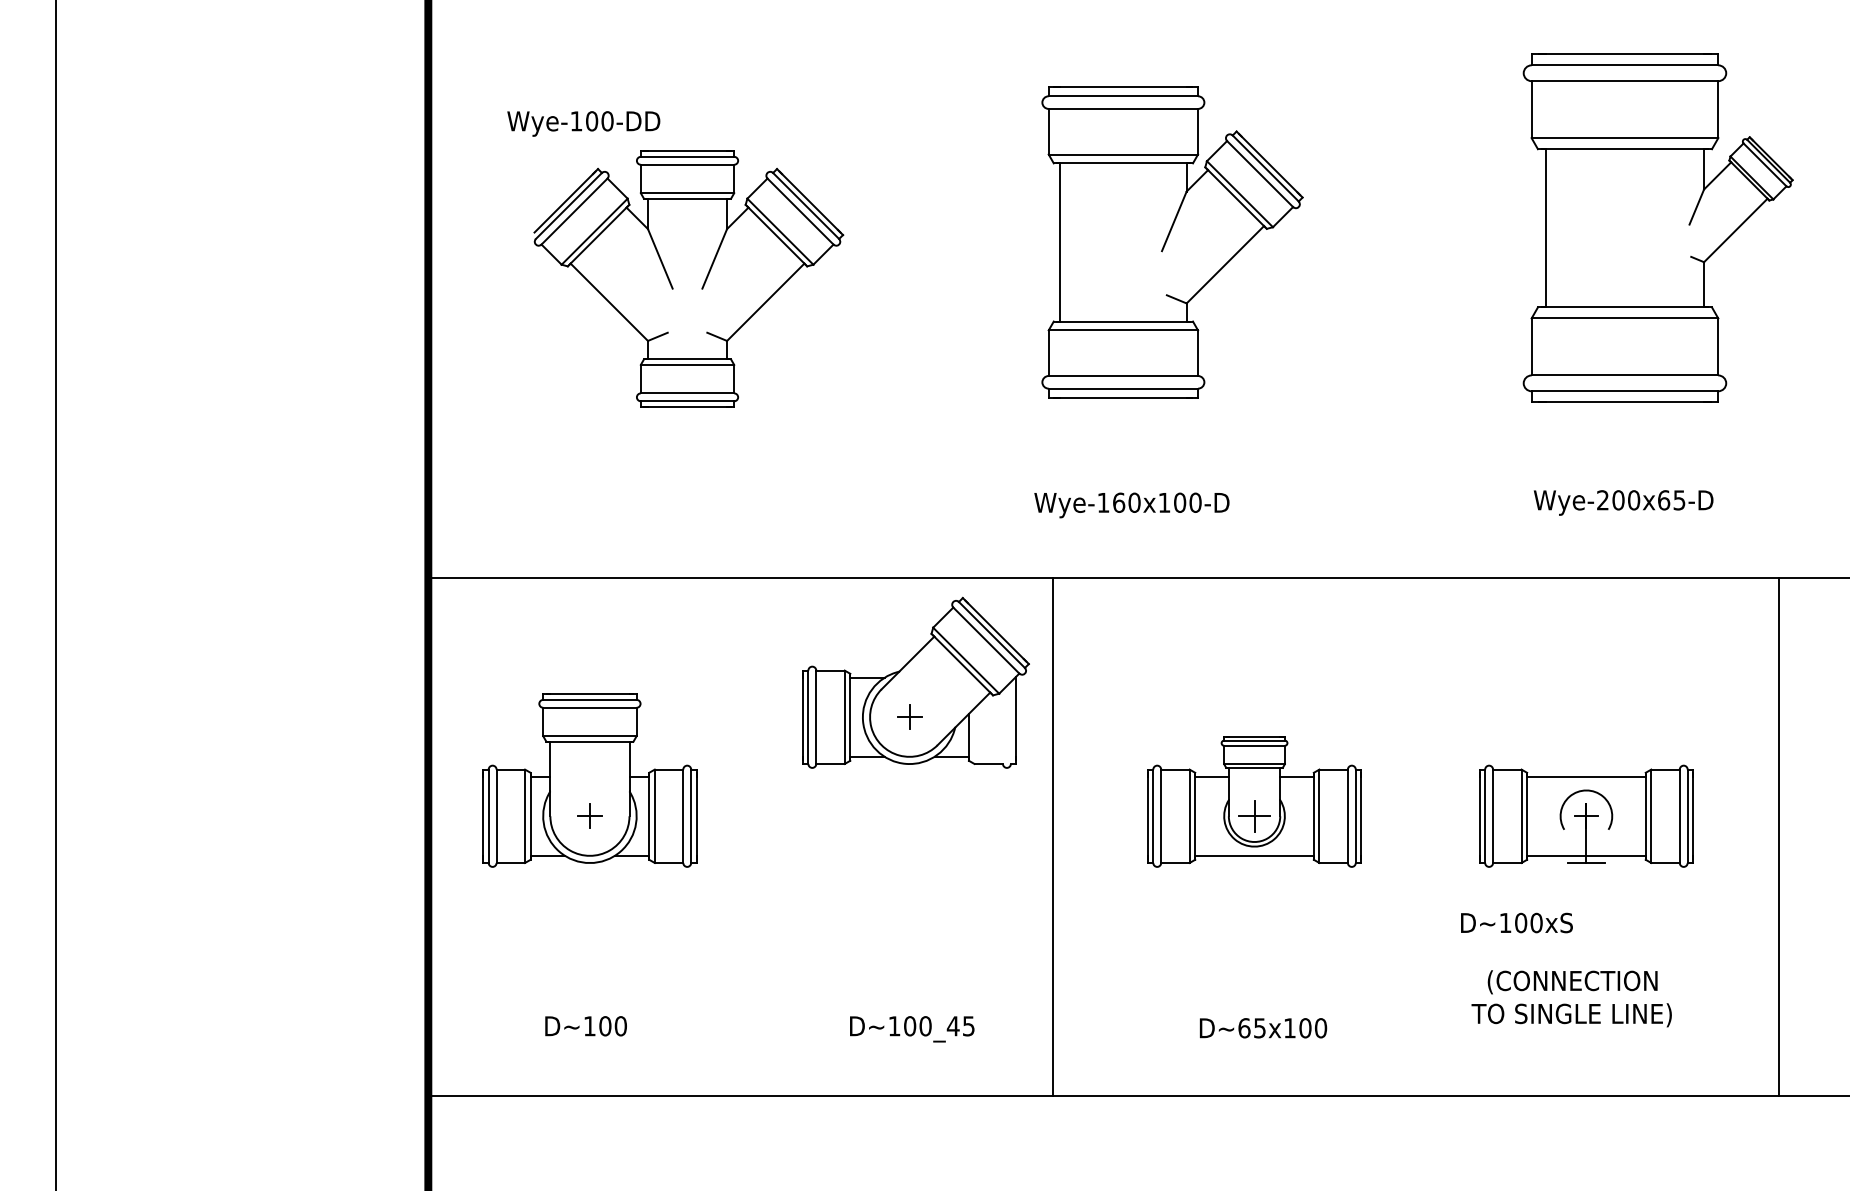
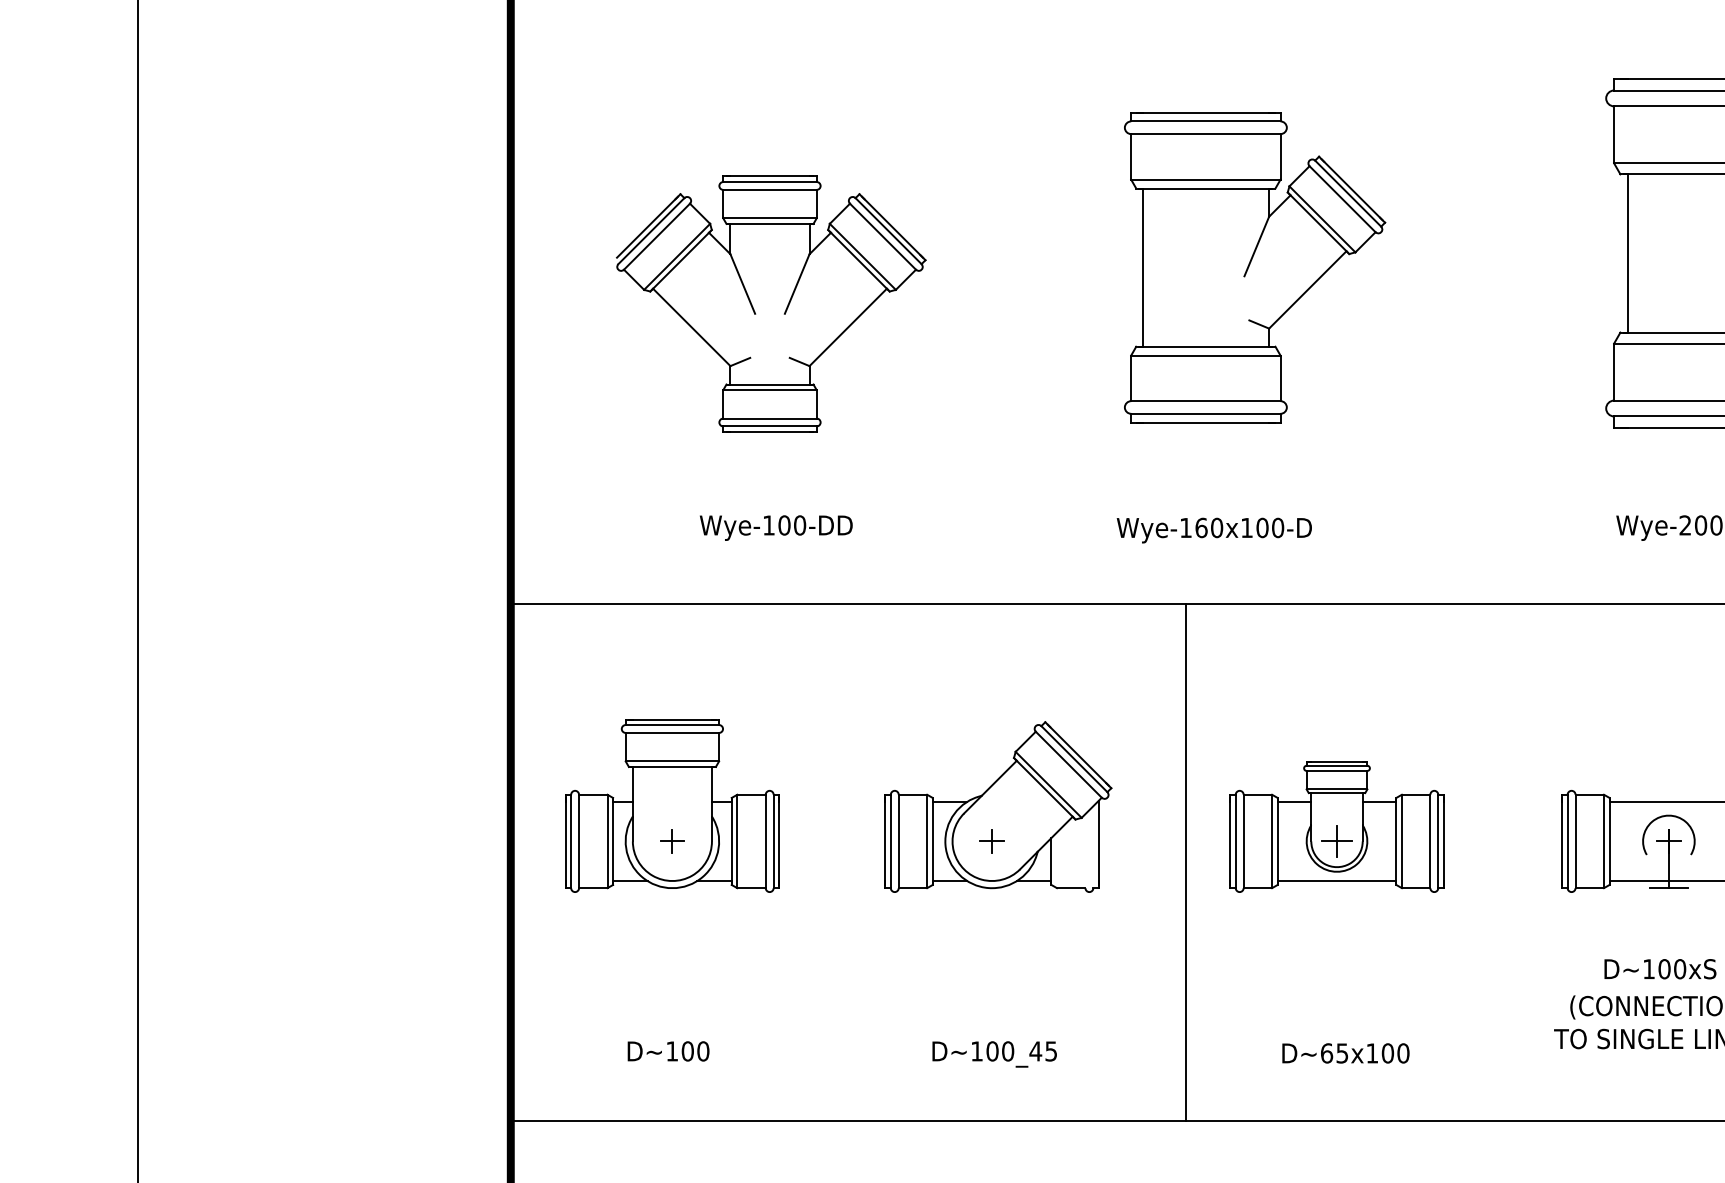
text: (583, 123) -> (775, 527), moved
part: (915, 682) -> (997, 806), moved
line: (1052, 836) -> (1185, 861), moved
text: (1516, 922) -> (1659, 968), moved

